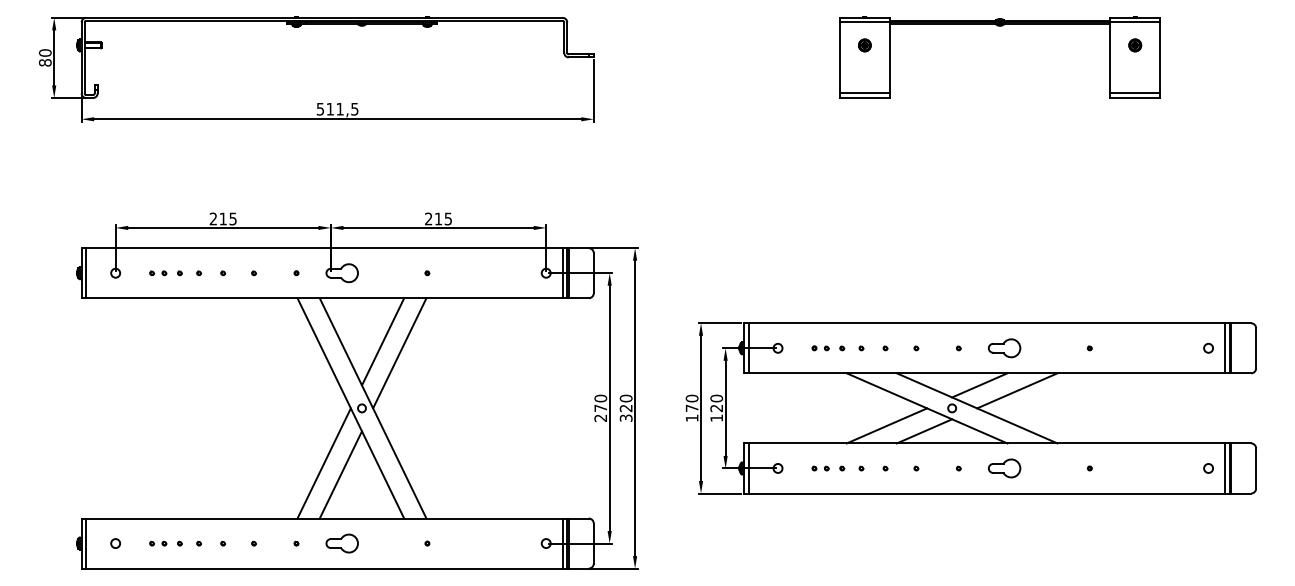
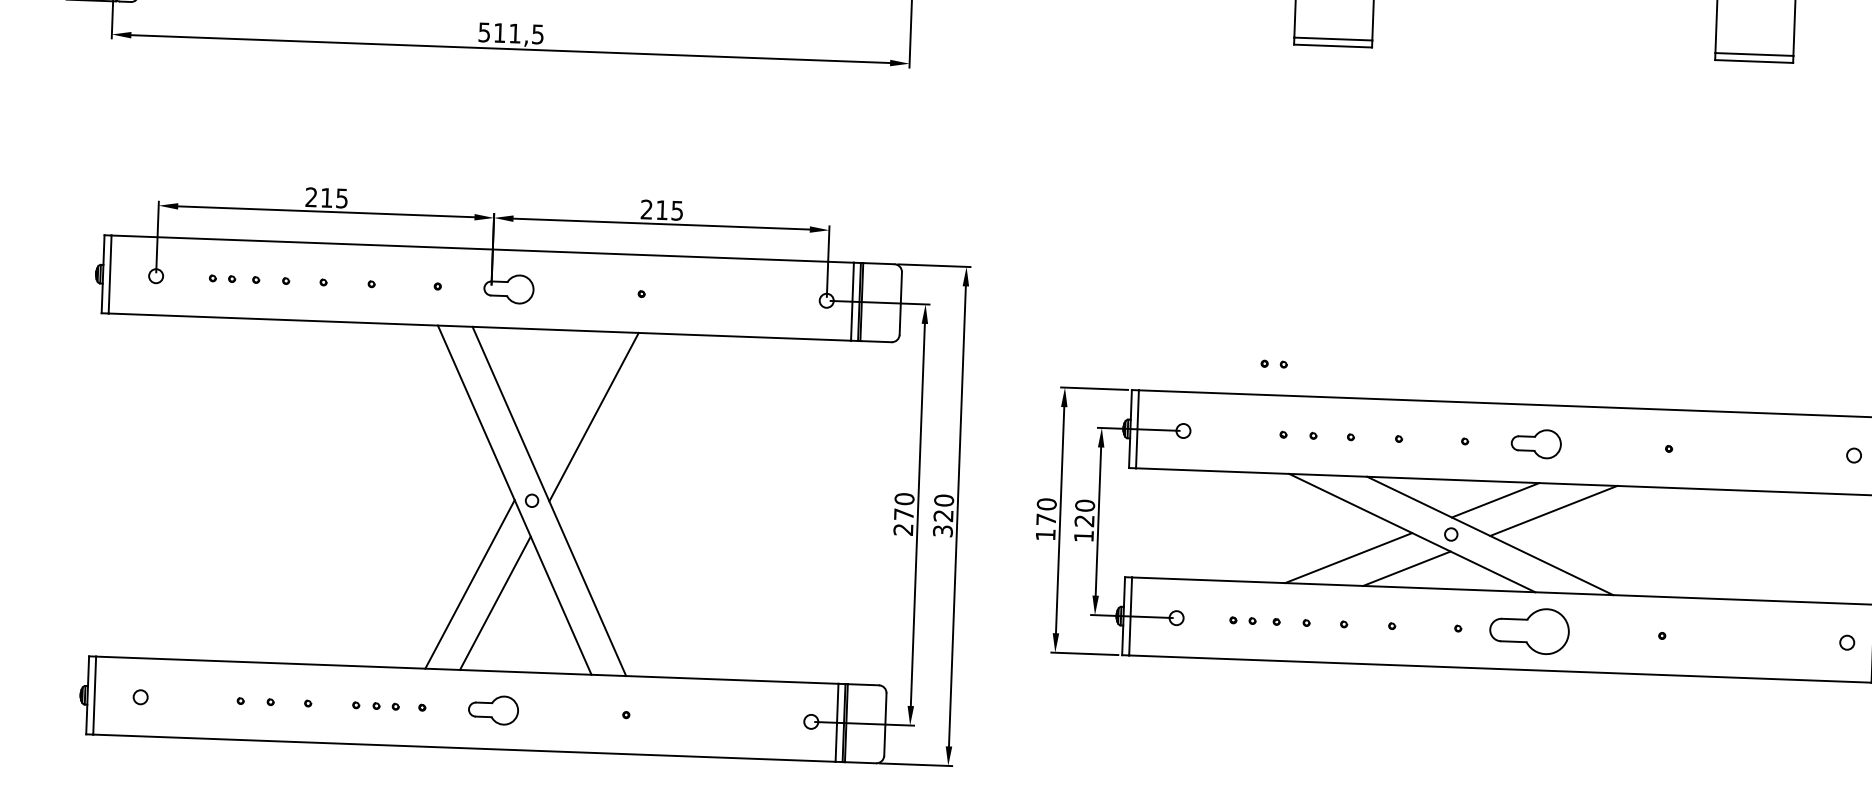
line: (383, 341) -> (569, 397), removed
part: (820, 348) -> (1273, 364), moved
part: (1004, 468) -> (1529, 631), size x1.6
part: (158, 543) -> (386, 706), moved

